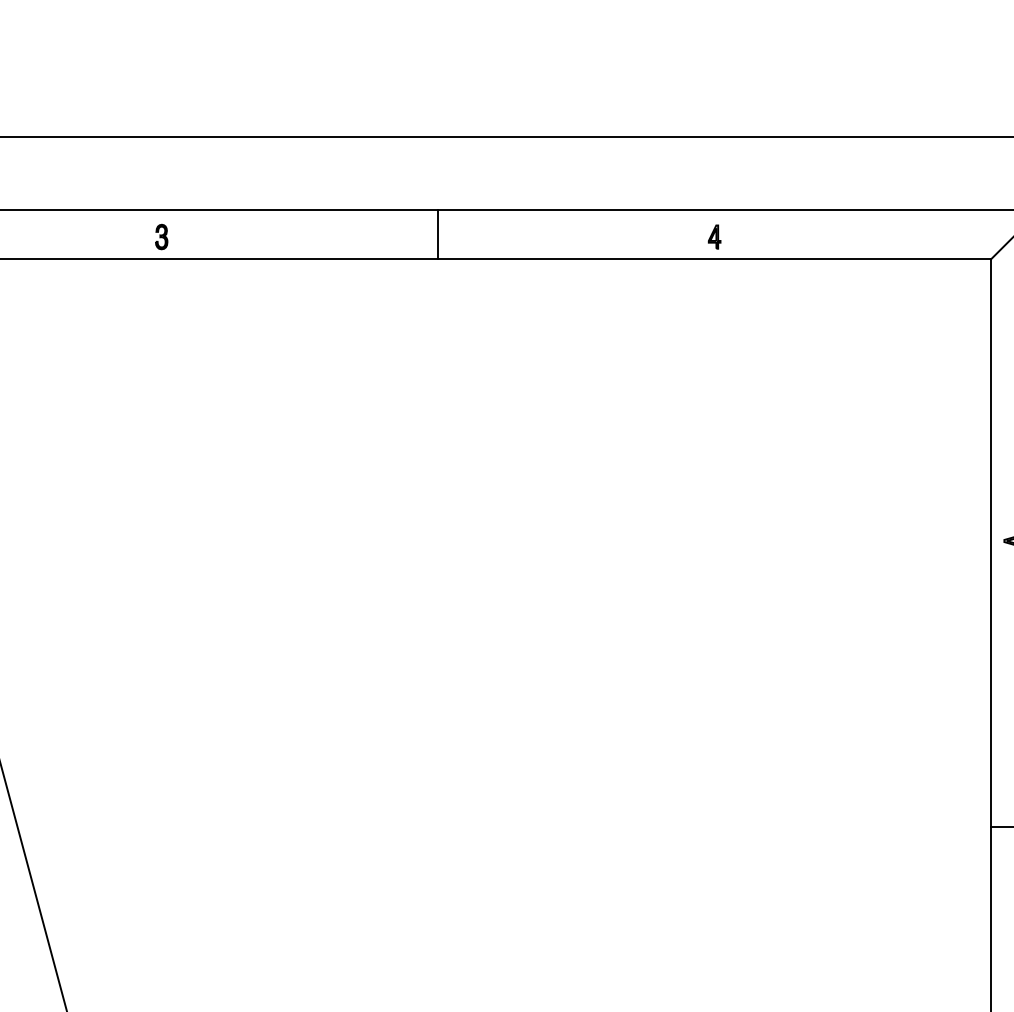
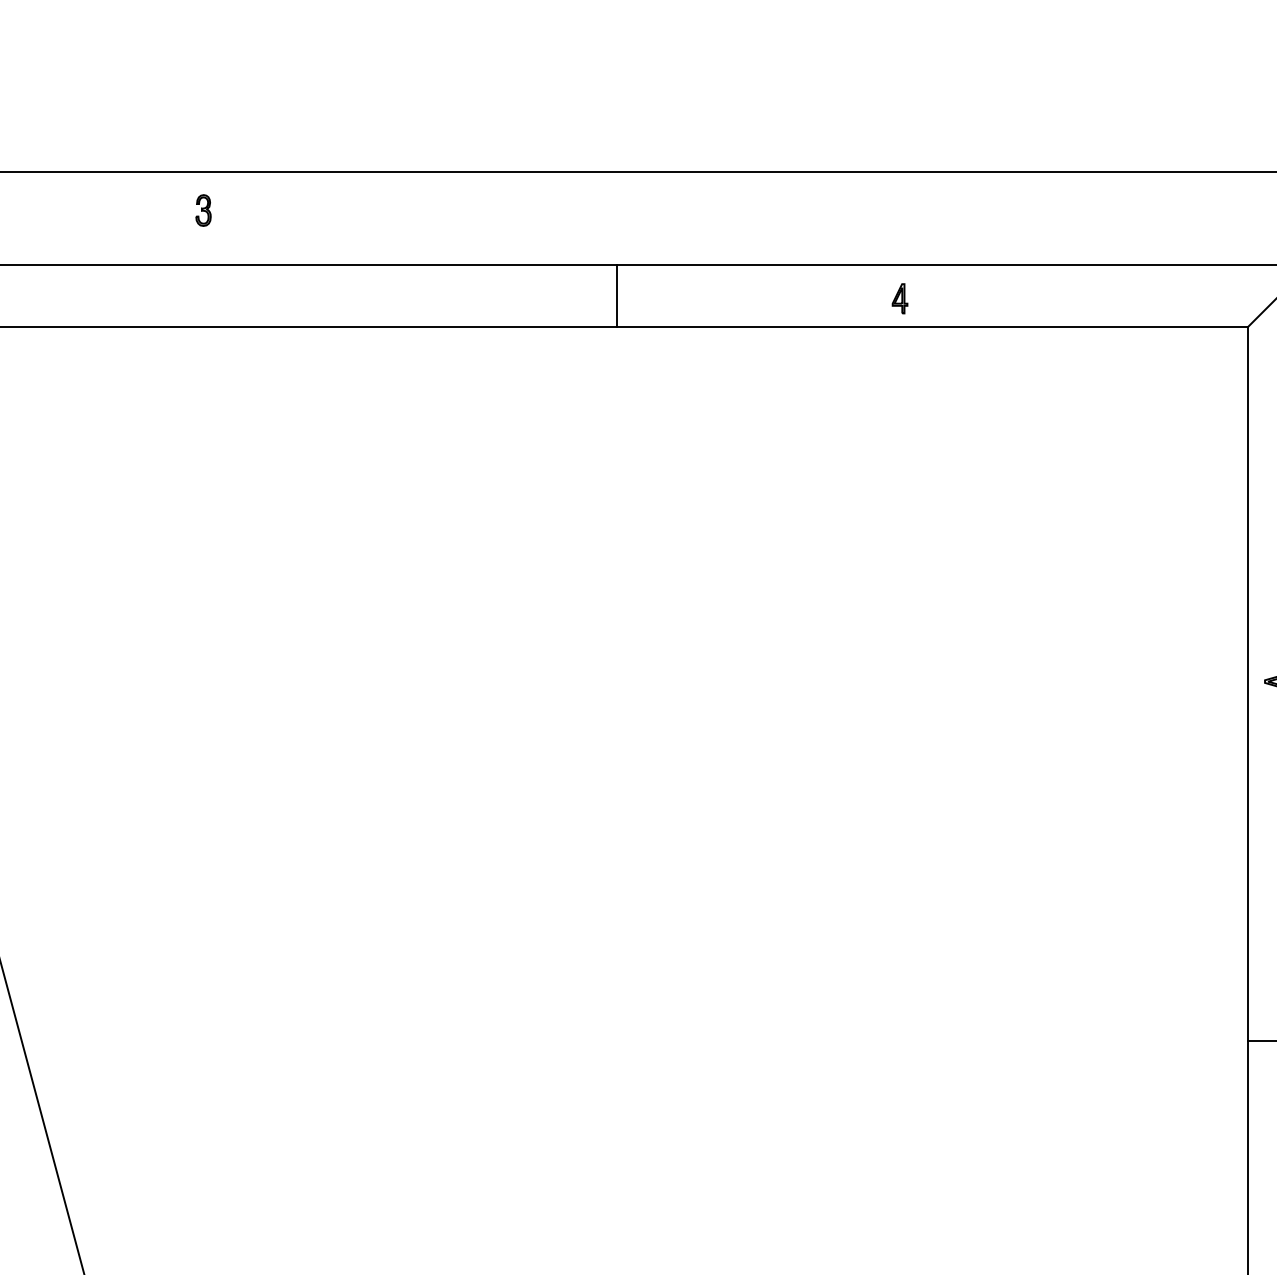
line: (438, 234) -> (617, 295), moved
part: (161, 236) -> (203, 209), moved

